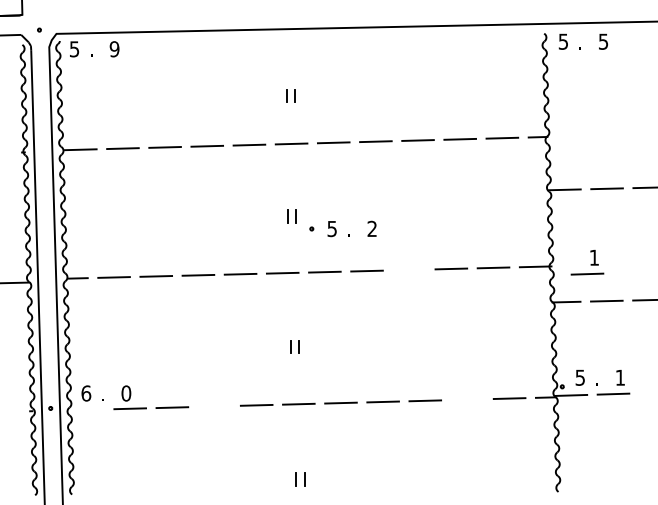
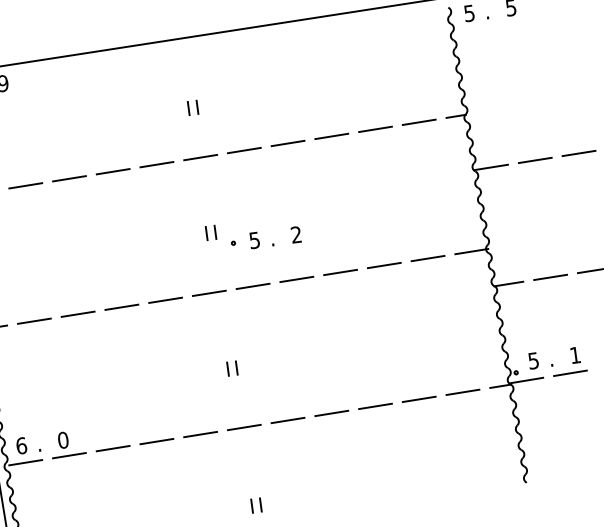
part: (587, 262) -> (525, 239), removed
line: (409, 269) -> (340, 271), added
line: (467, 399) -> (419, 399), added
line: (214, 406) -> (156, 441), added
line: (87, 409) -> (25, 462), added

